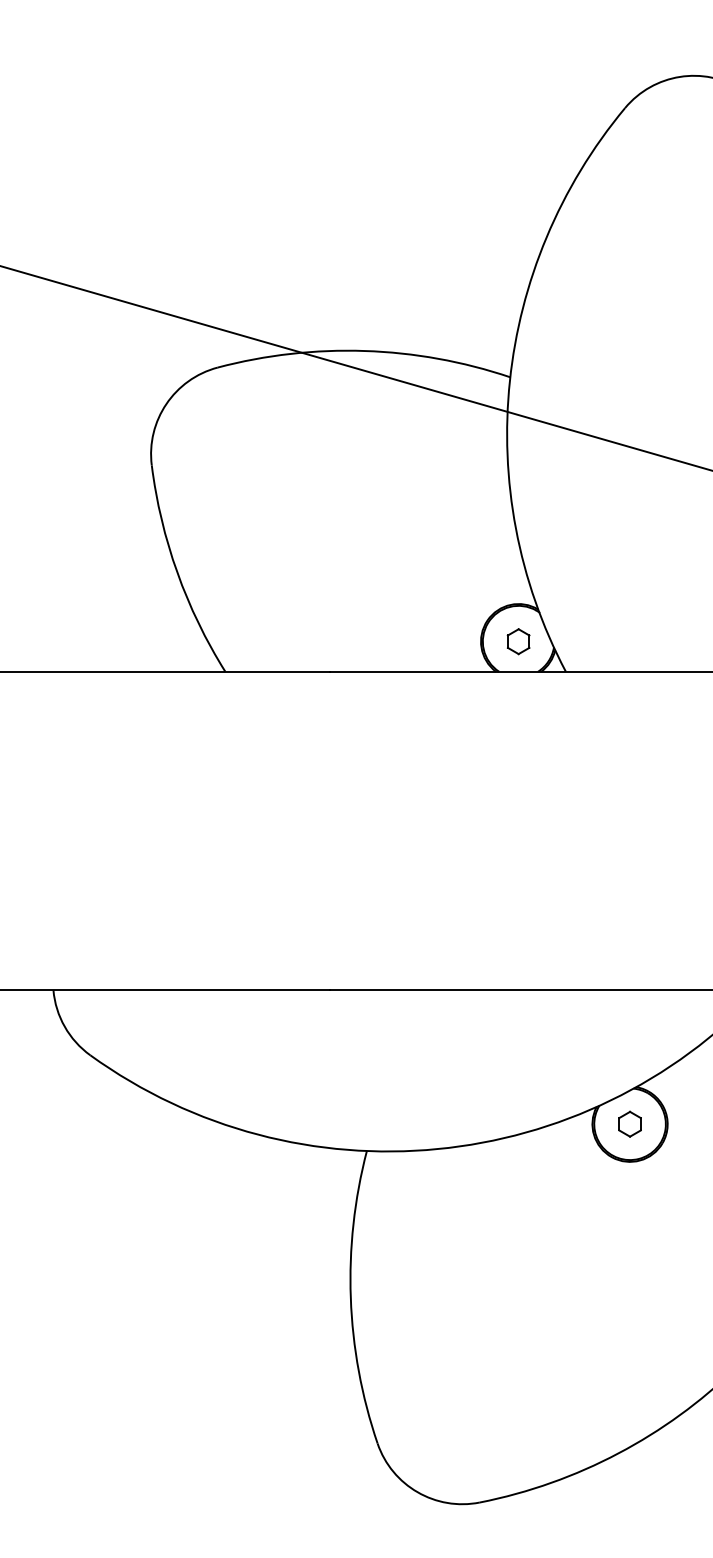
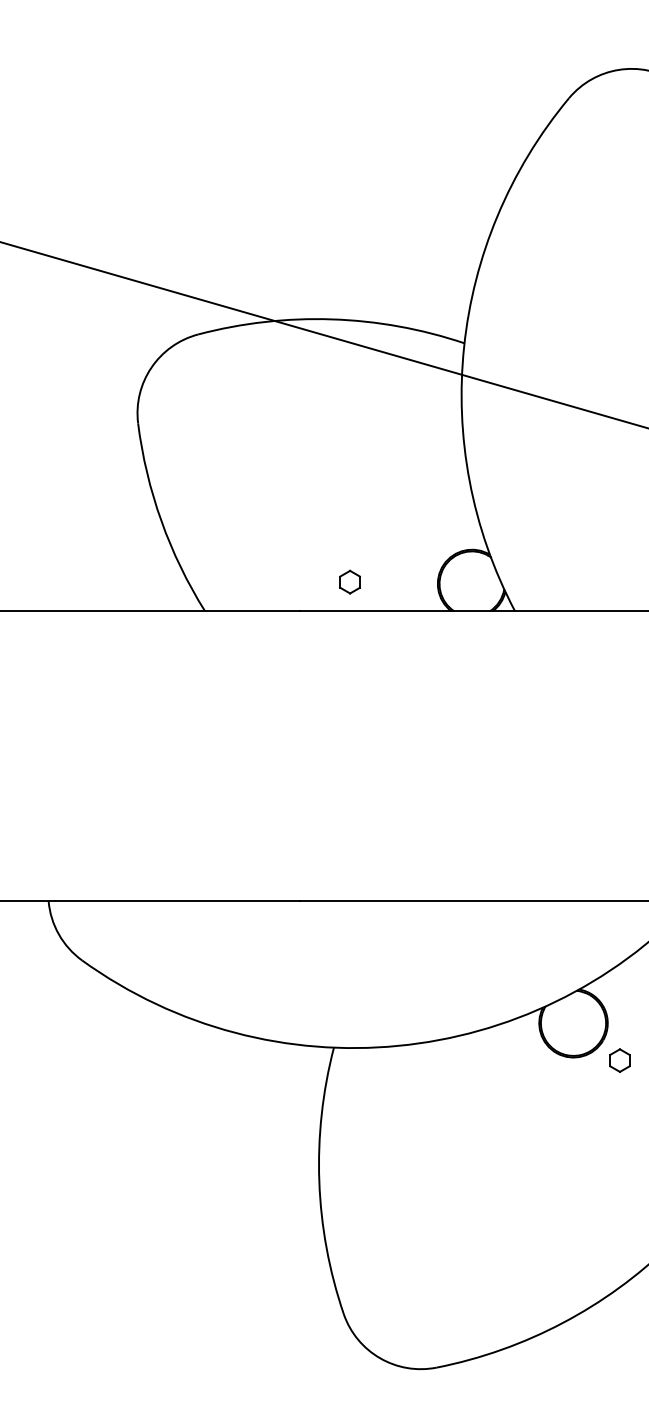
part: (518, 641) -> (349, 582), moved
part: (629, 1123) -> (619, 1059), moved

